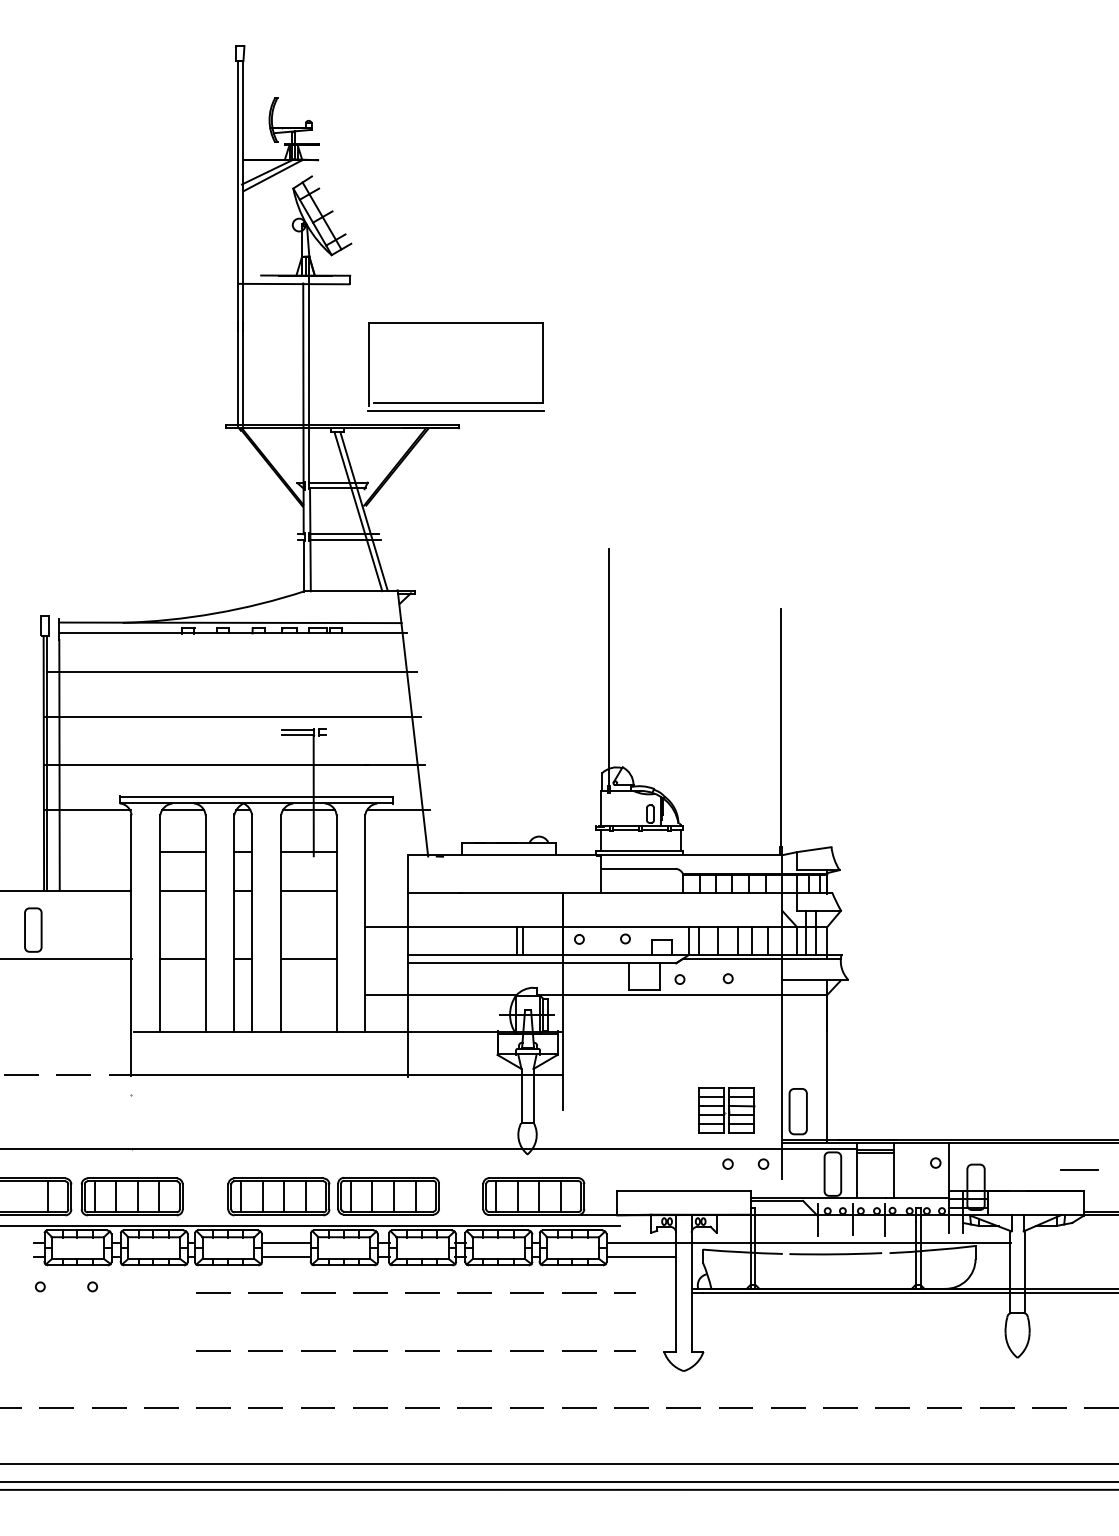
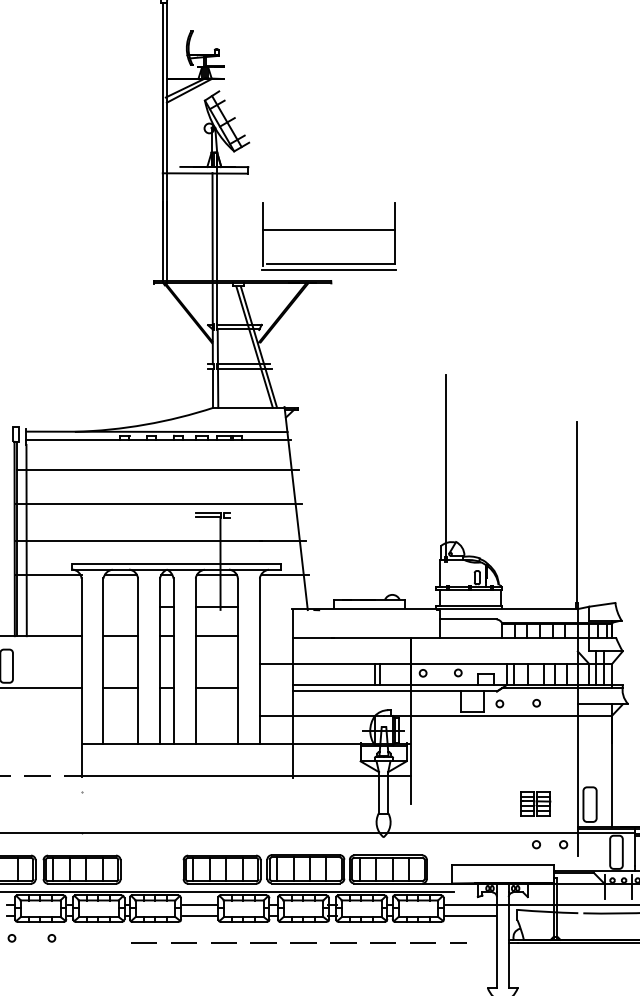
line: (455, 322) -> (328, 230), moved
line: (182, 851) -> (120, 606), removed
part: (726, 1110) -> (535, 803), size x0.7
part: (333, 1196) -> (263, 869), moved
line: (415, 1350) -> (298, 986), removed

